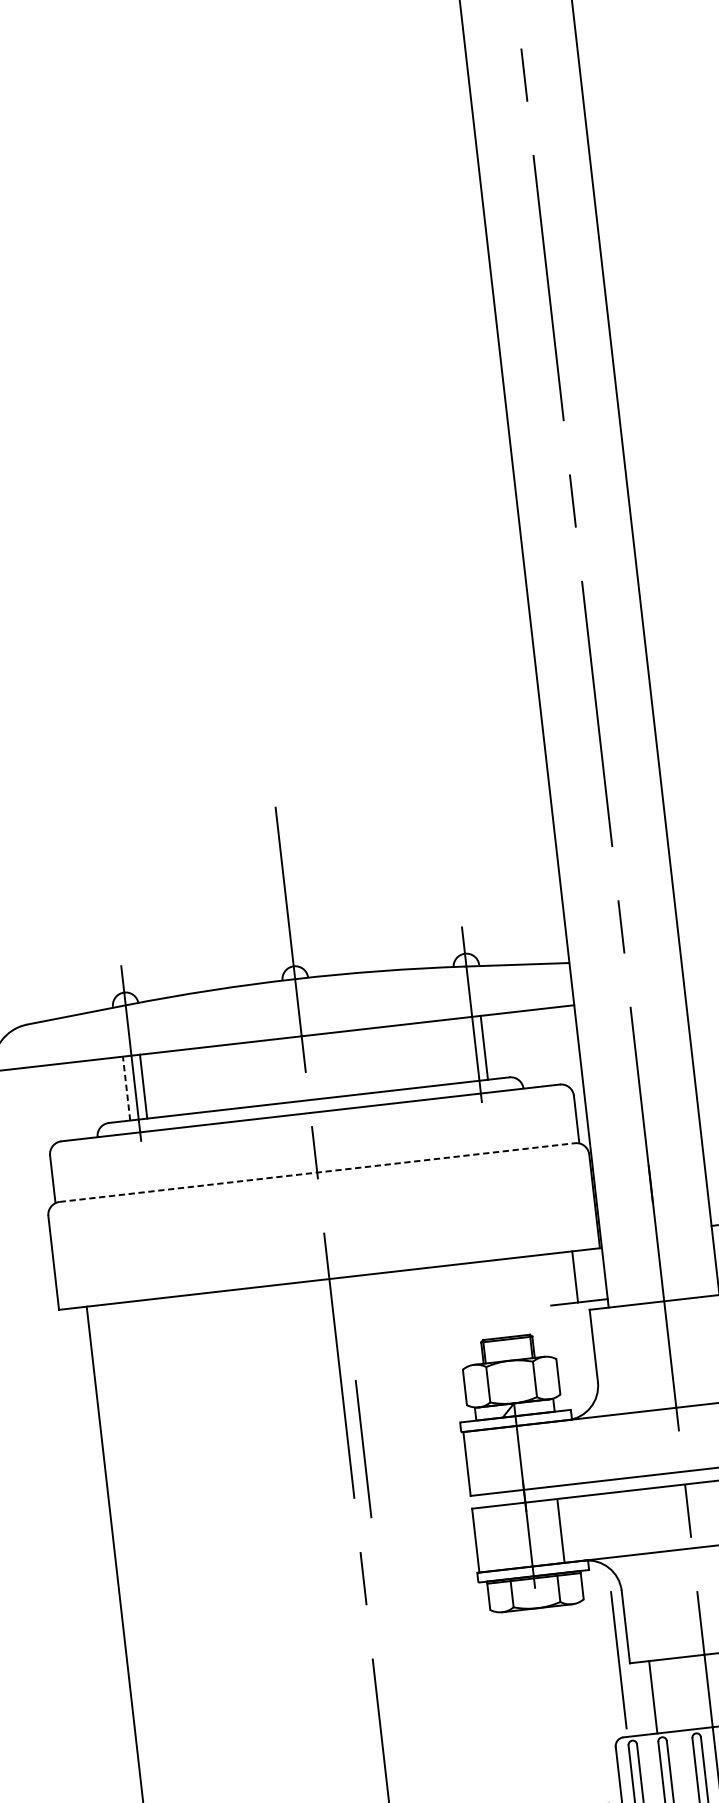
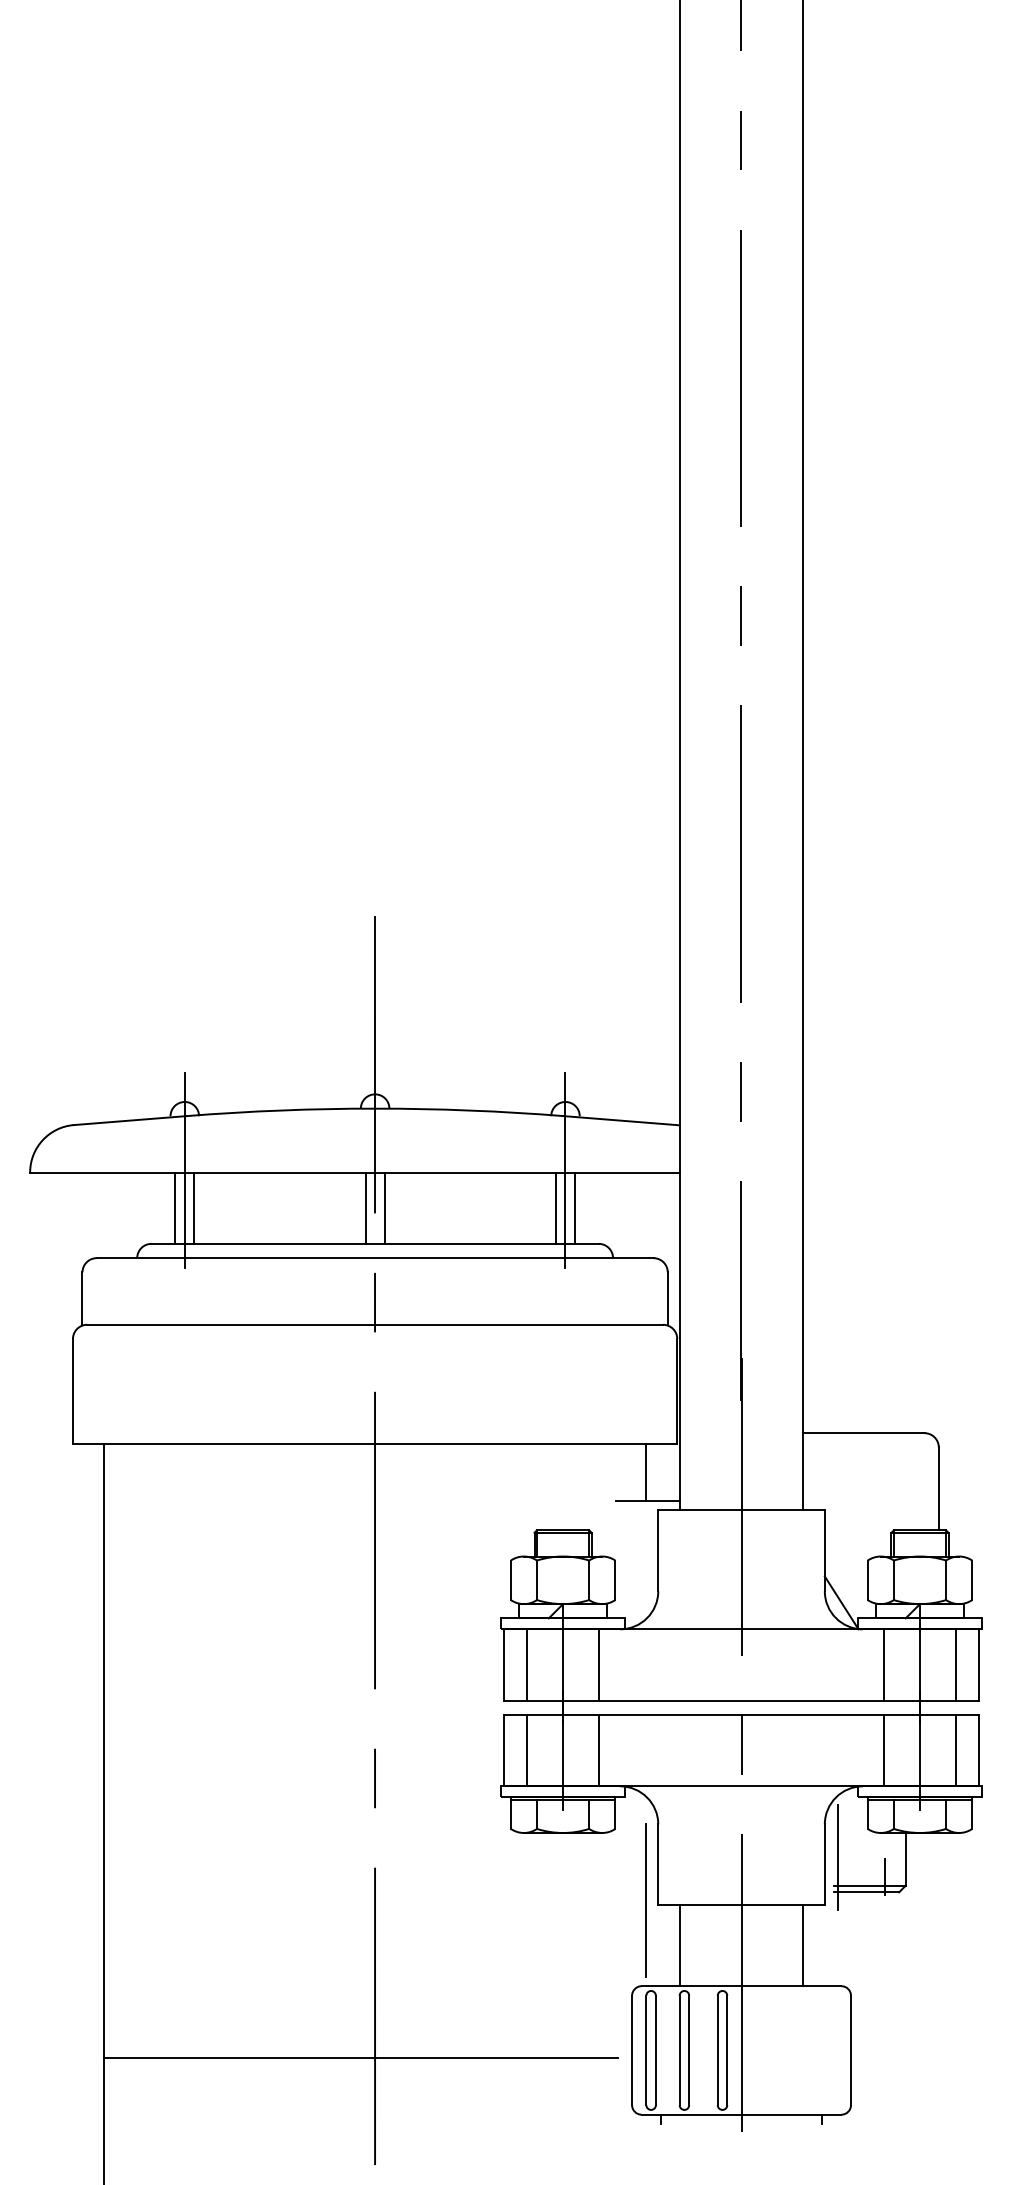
line: (466, 1049) -> (555, 1207), added
line: (313, 1066) -> (384, 1207), added
line: (296, 1068) -> (365, 1207), added
line: (126, 1088) -> (175, 1208), dashed -> solid
line: (317, 1172) -> (375, 1324), dashed -> solid
line: (362, 1449) -> (390, 1635), removed
line: (551, 1453) -> (598, 1664), added
line: (488, 1461) -> (527, 1664), added
line: (497, 1538) -> (527, 1750), added

